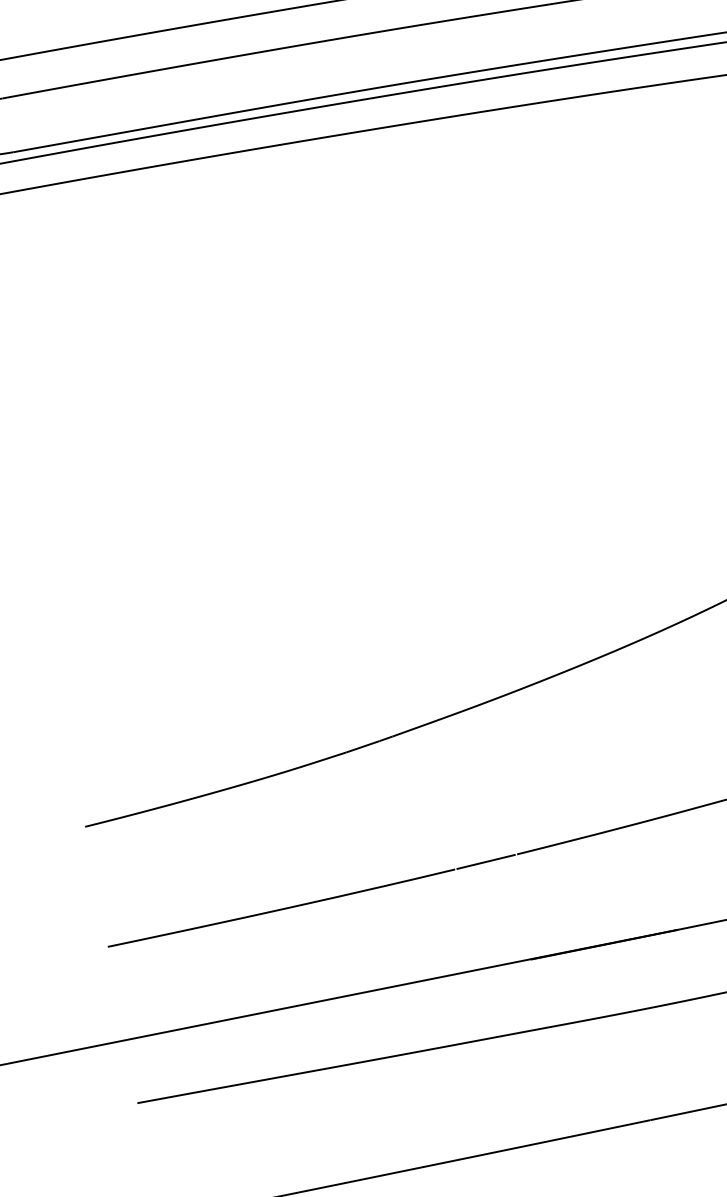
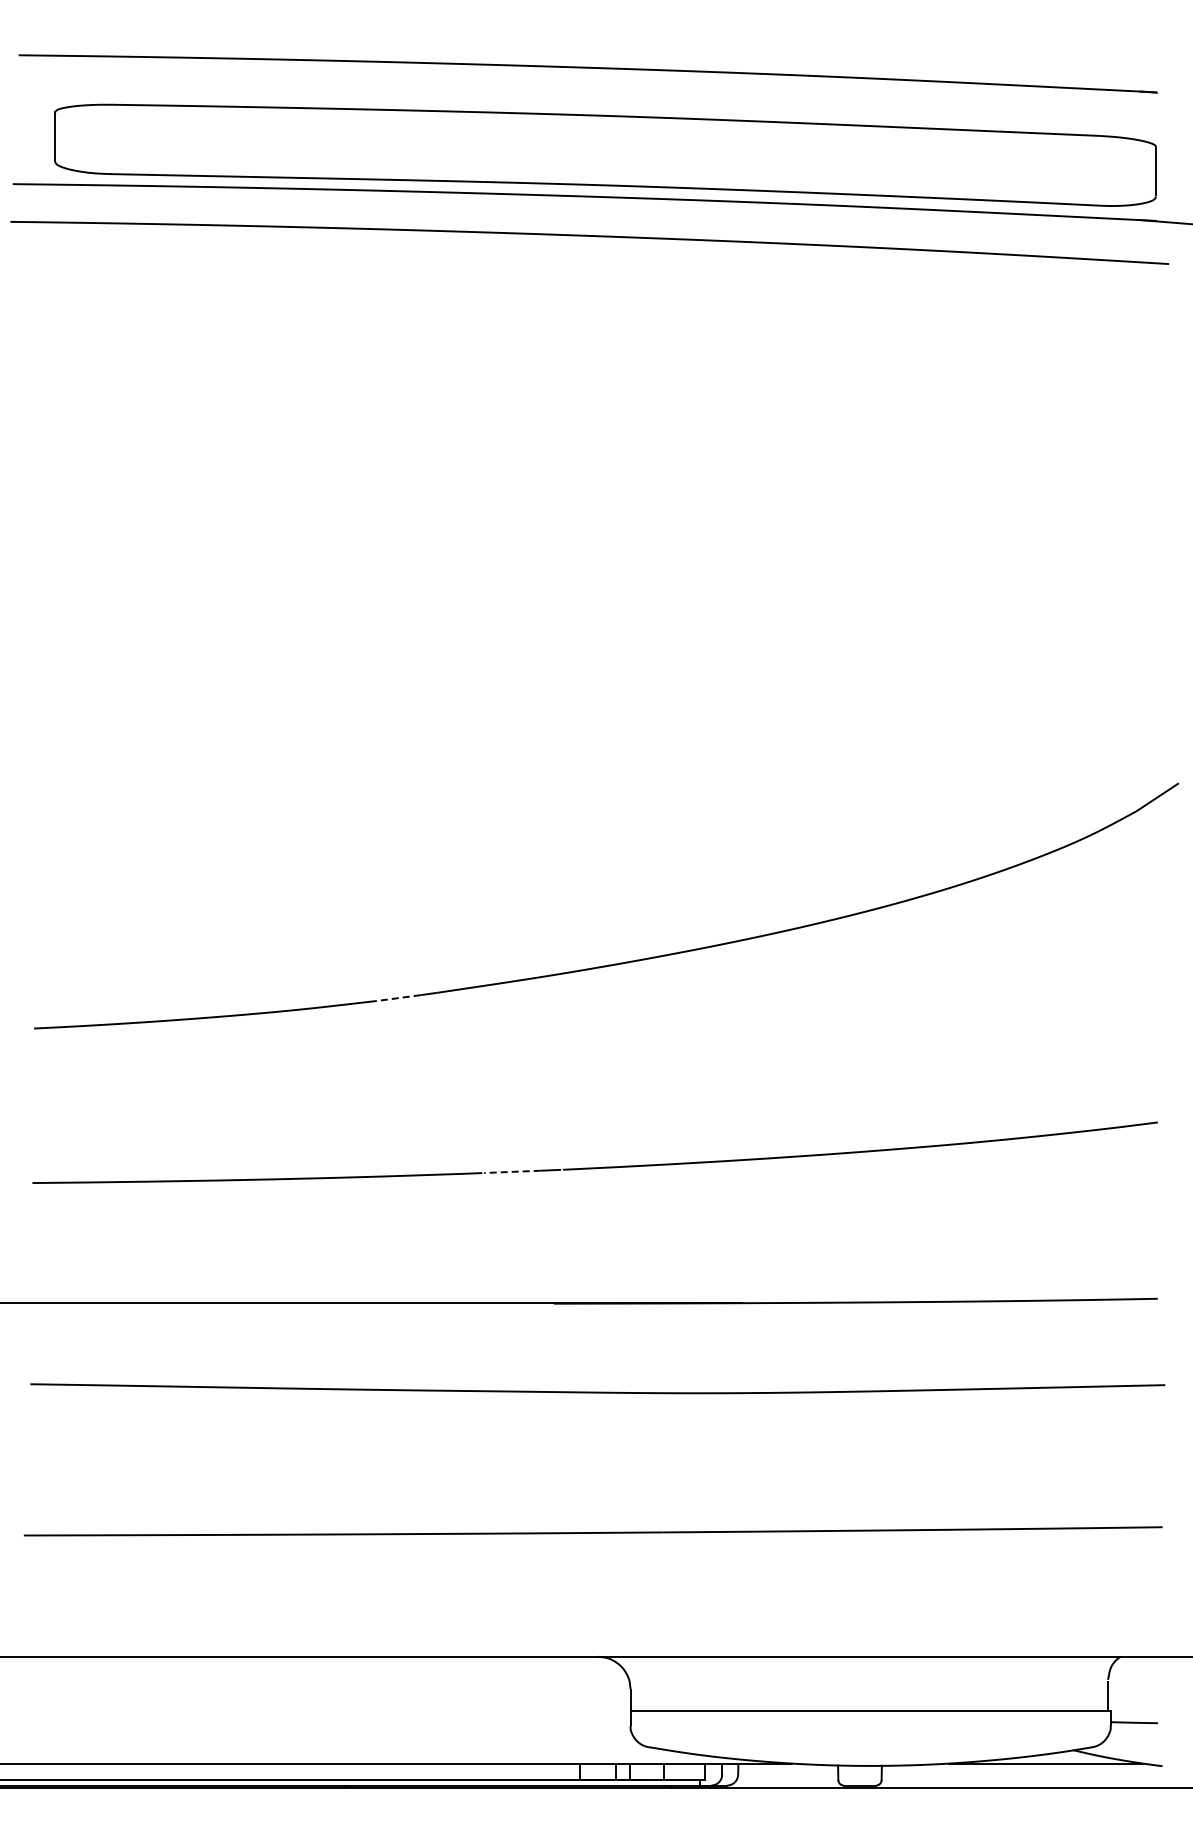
line: (363, 747) -> (398, 998), solid -> dashed
line: (477, 863) -> (511, 1171), solid -> dashed

